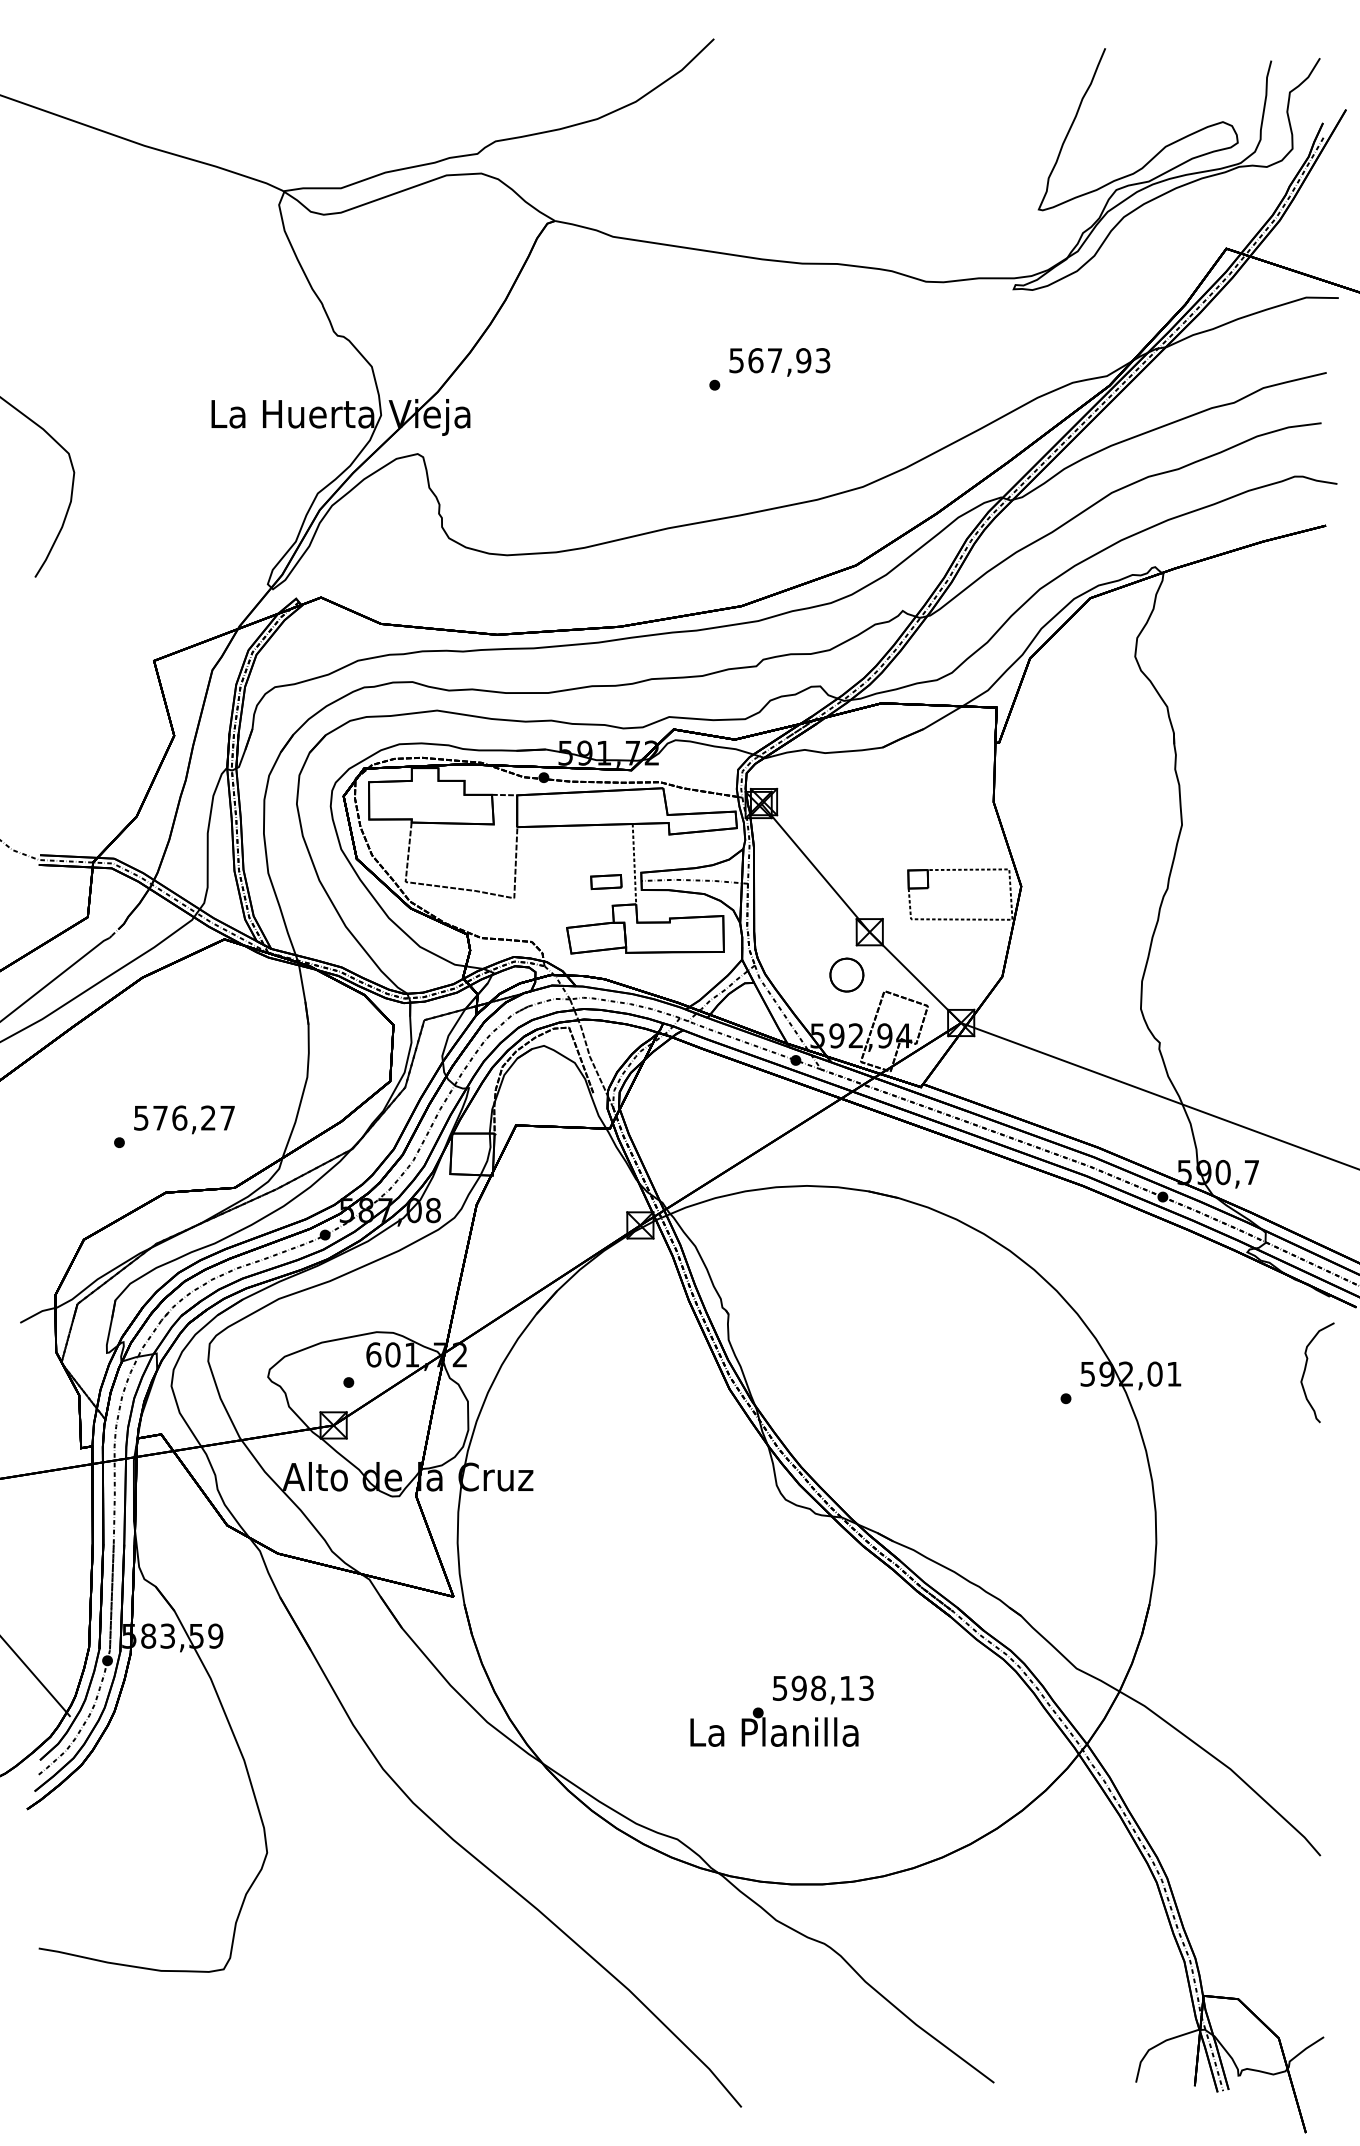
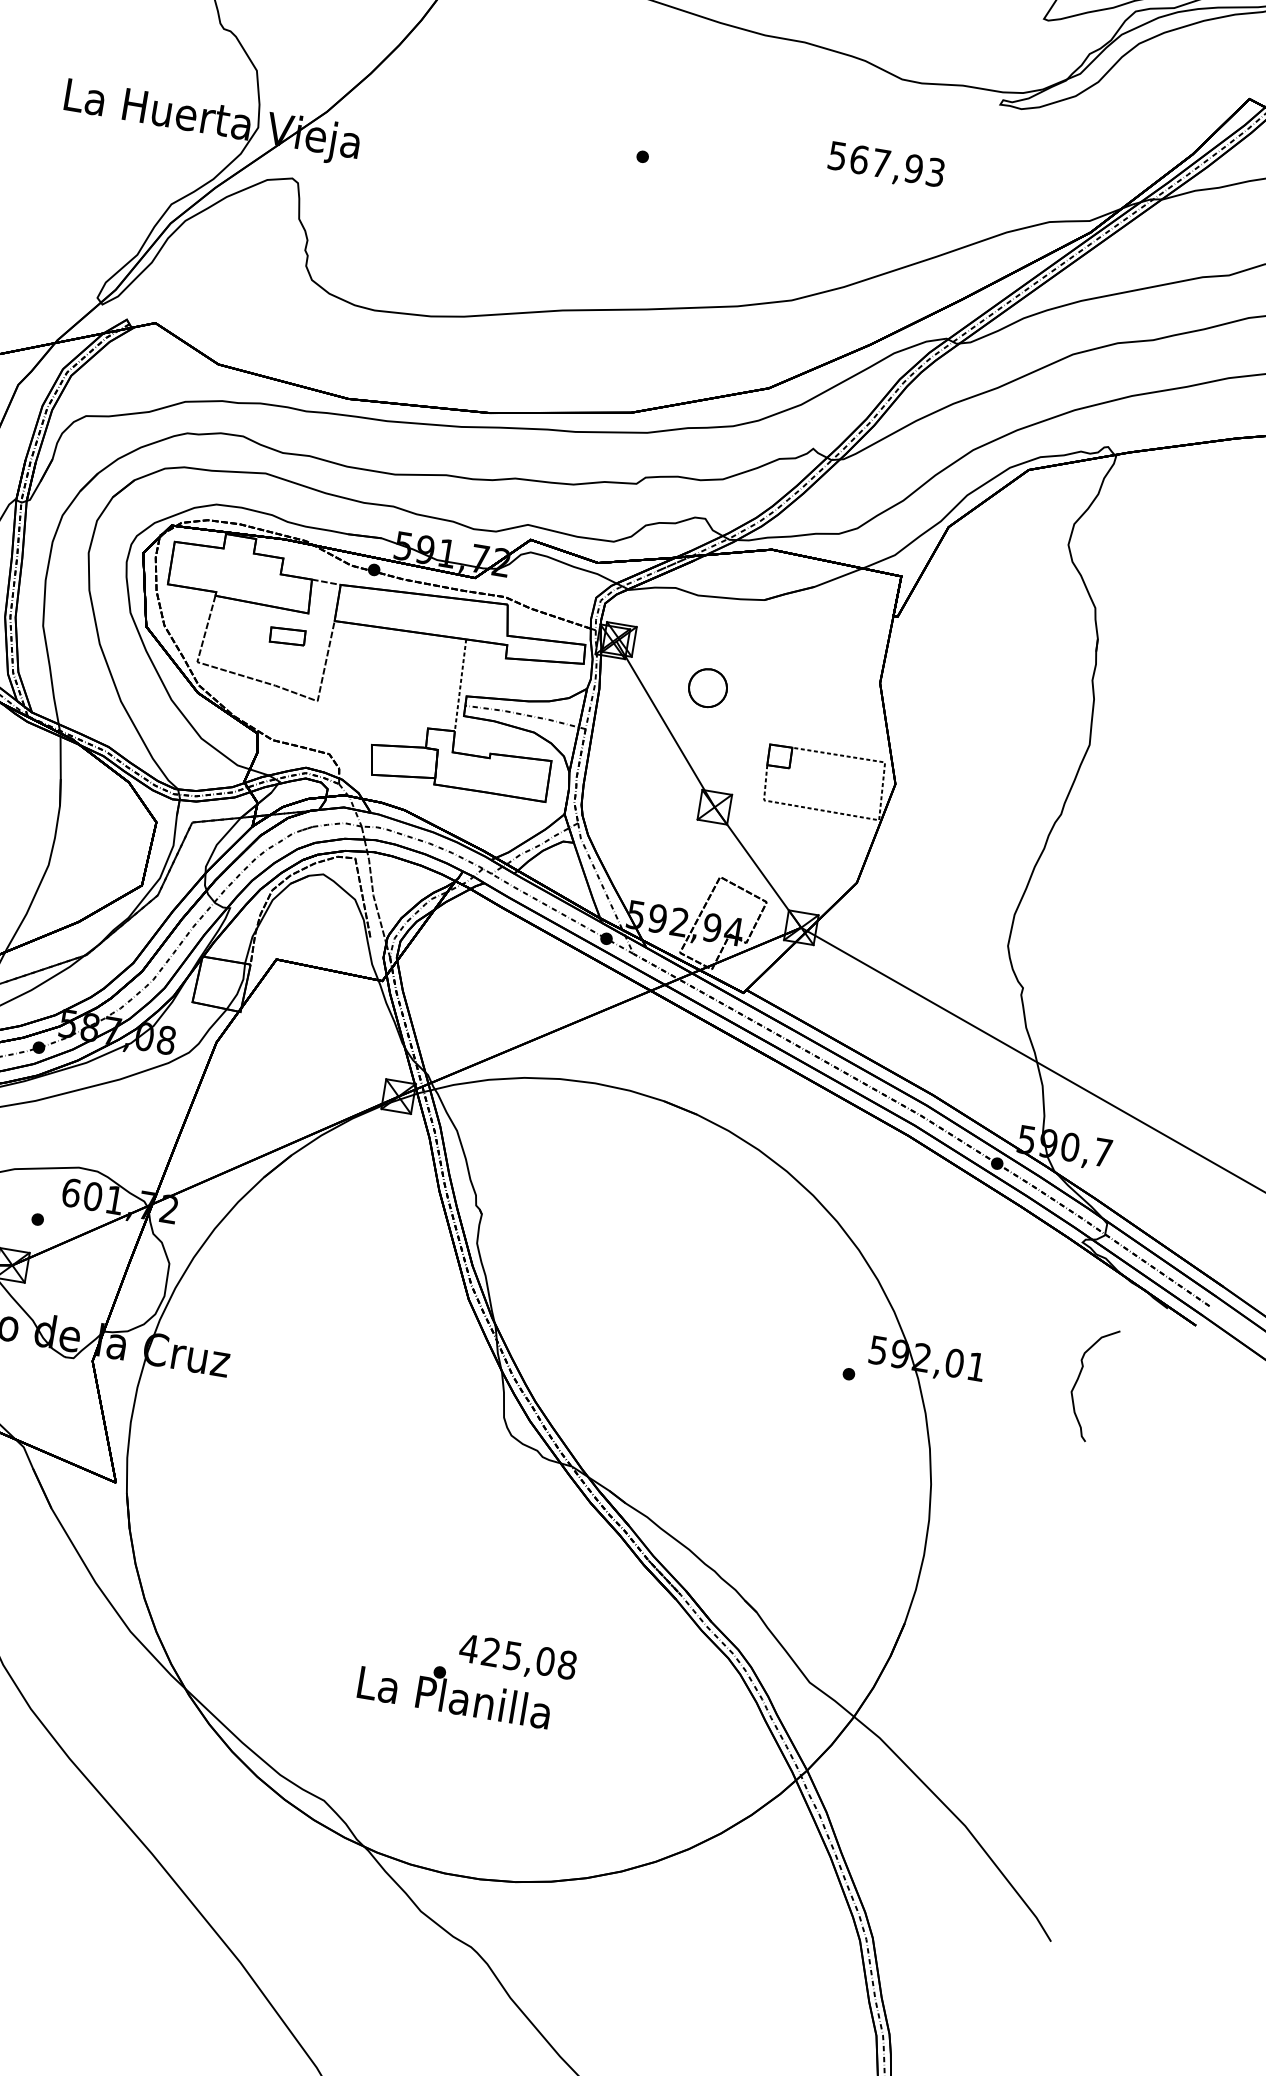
text: (779, 362) -> (885, 166), moved
part: (606, 882) -> (287, 636), moved
part: (846, 974) -> (707, 687), moved
curve: (1306, 1368) -> (1080, 1377), moved
text: (823, 1687) -> (518, 1655), 598,13 -> 425,08

